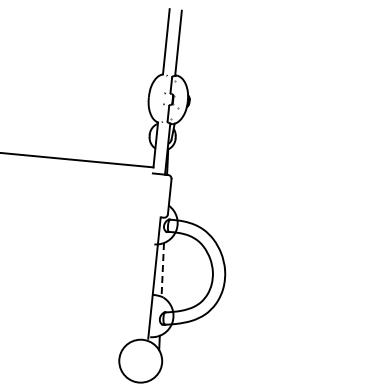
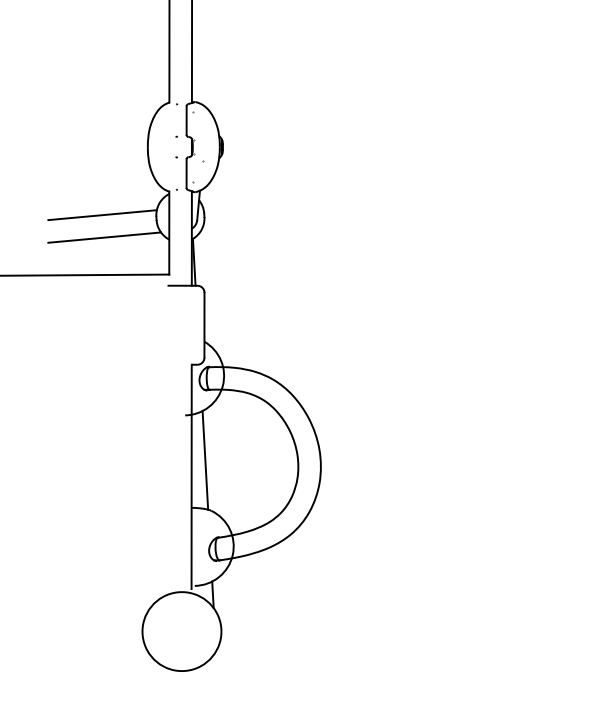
line: (120, 131) -> (102, 215), added
line: (120, 143) -> (104, 236), added
line: (162, 269) -> (204, 459), dashed -> solid

